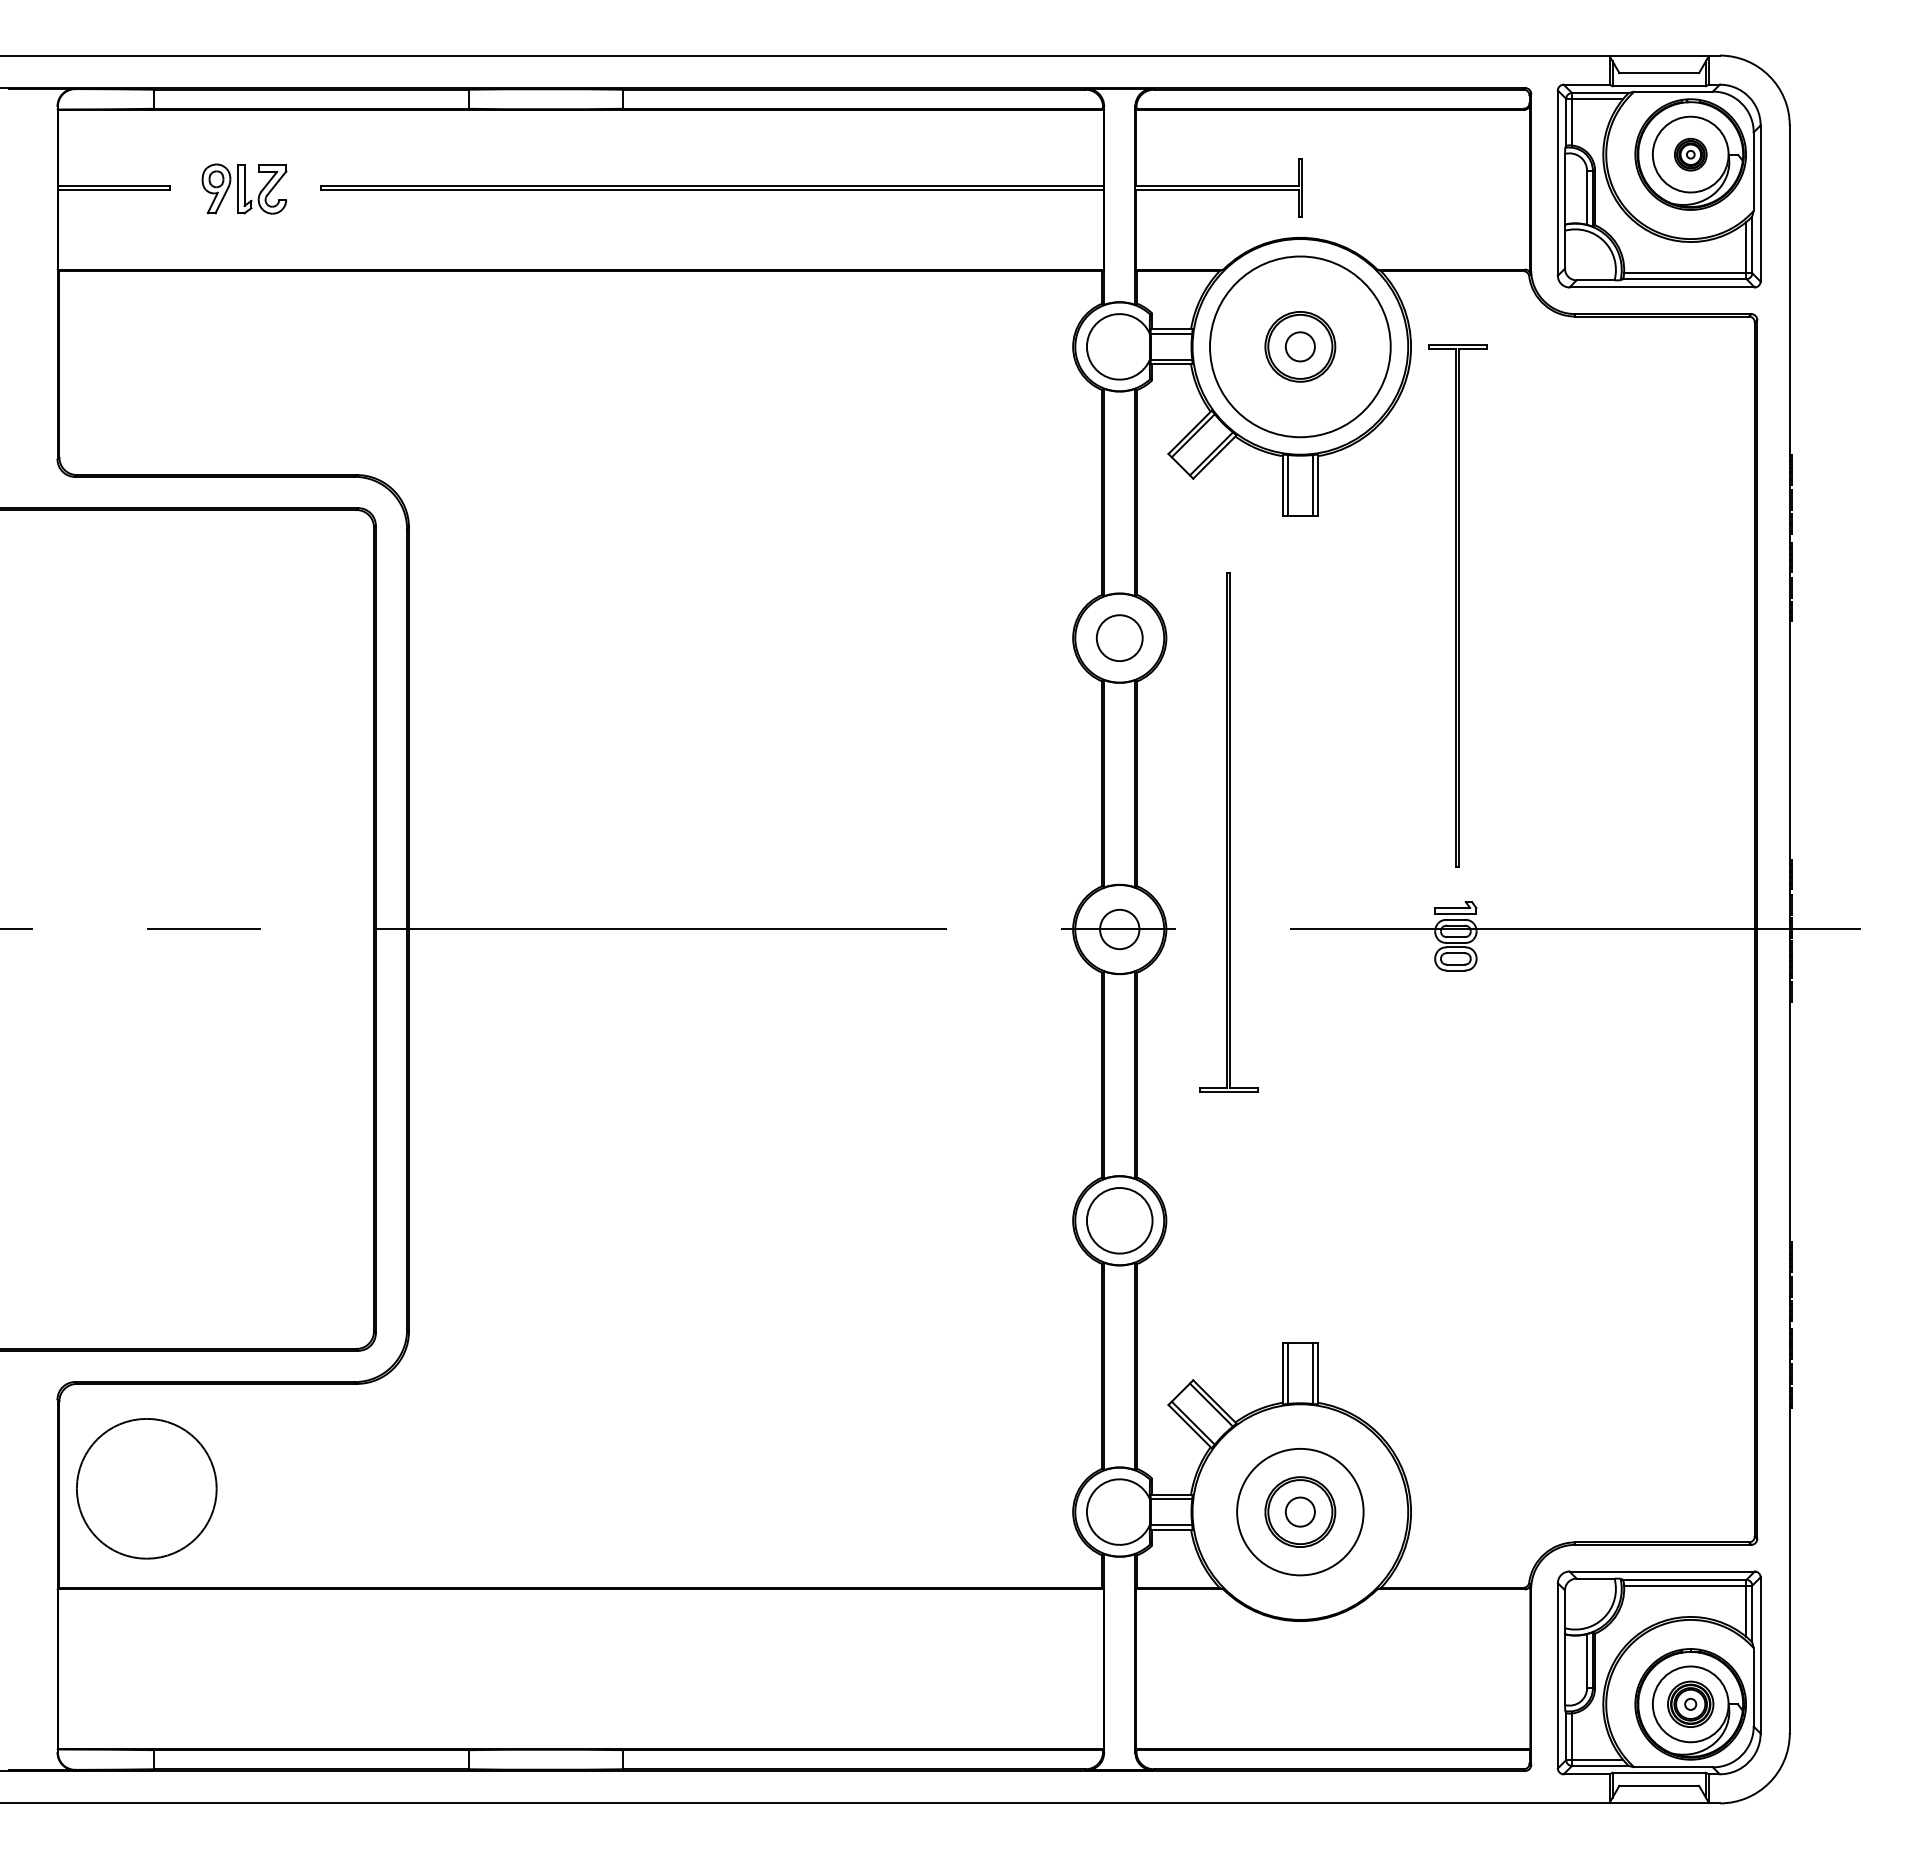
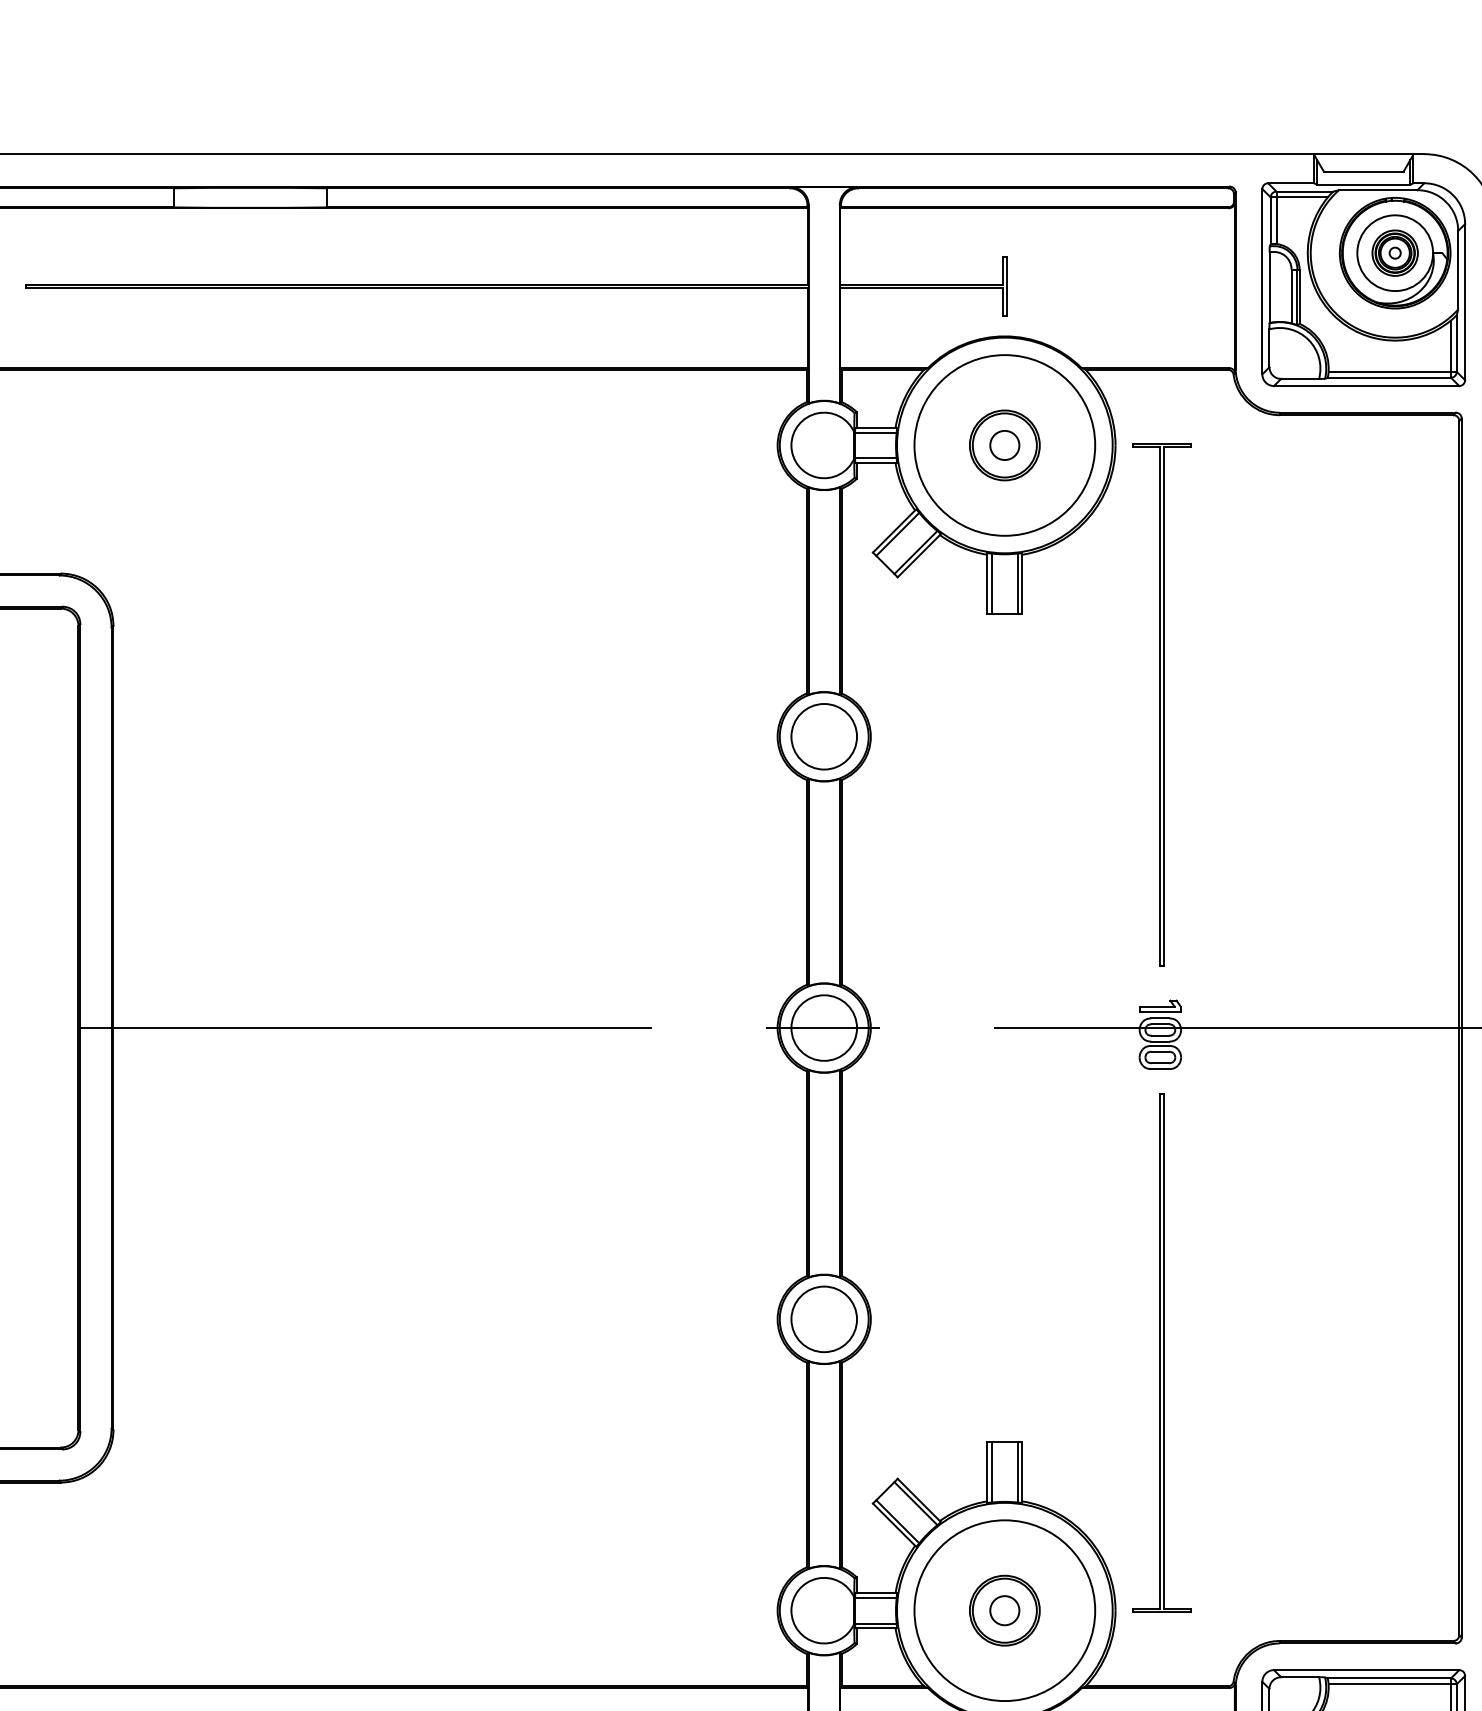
part: (1690, 154) -> (1394, 253), size x1.43
circle: (1119, 637) -> (823, 736), size x1.43
part: (1228, 832) -> (1161, 1353), moved
circle: (1119, 929) -> (823, 1028), size x1.67
circle: (1300, 1511) -> (1004, 1610), size x1.43

